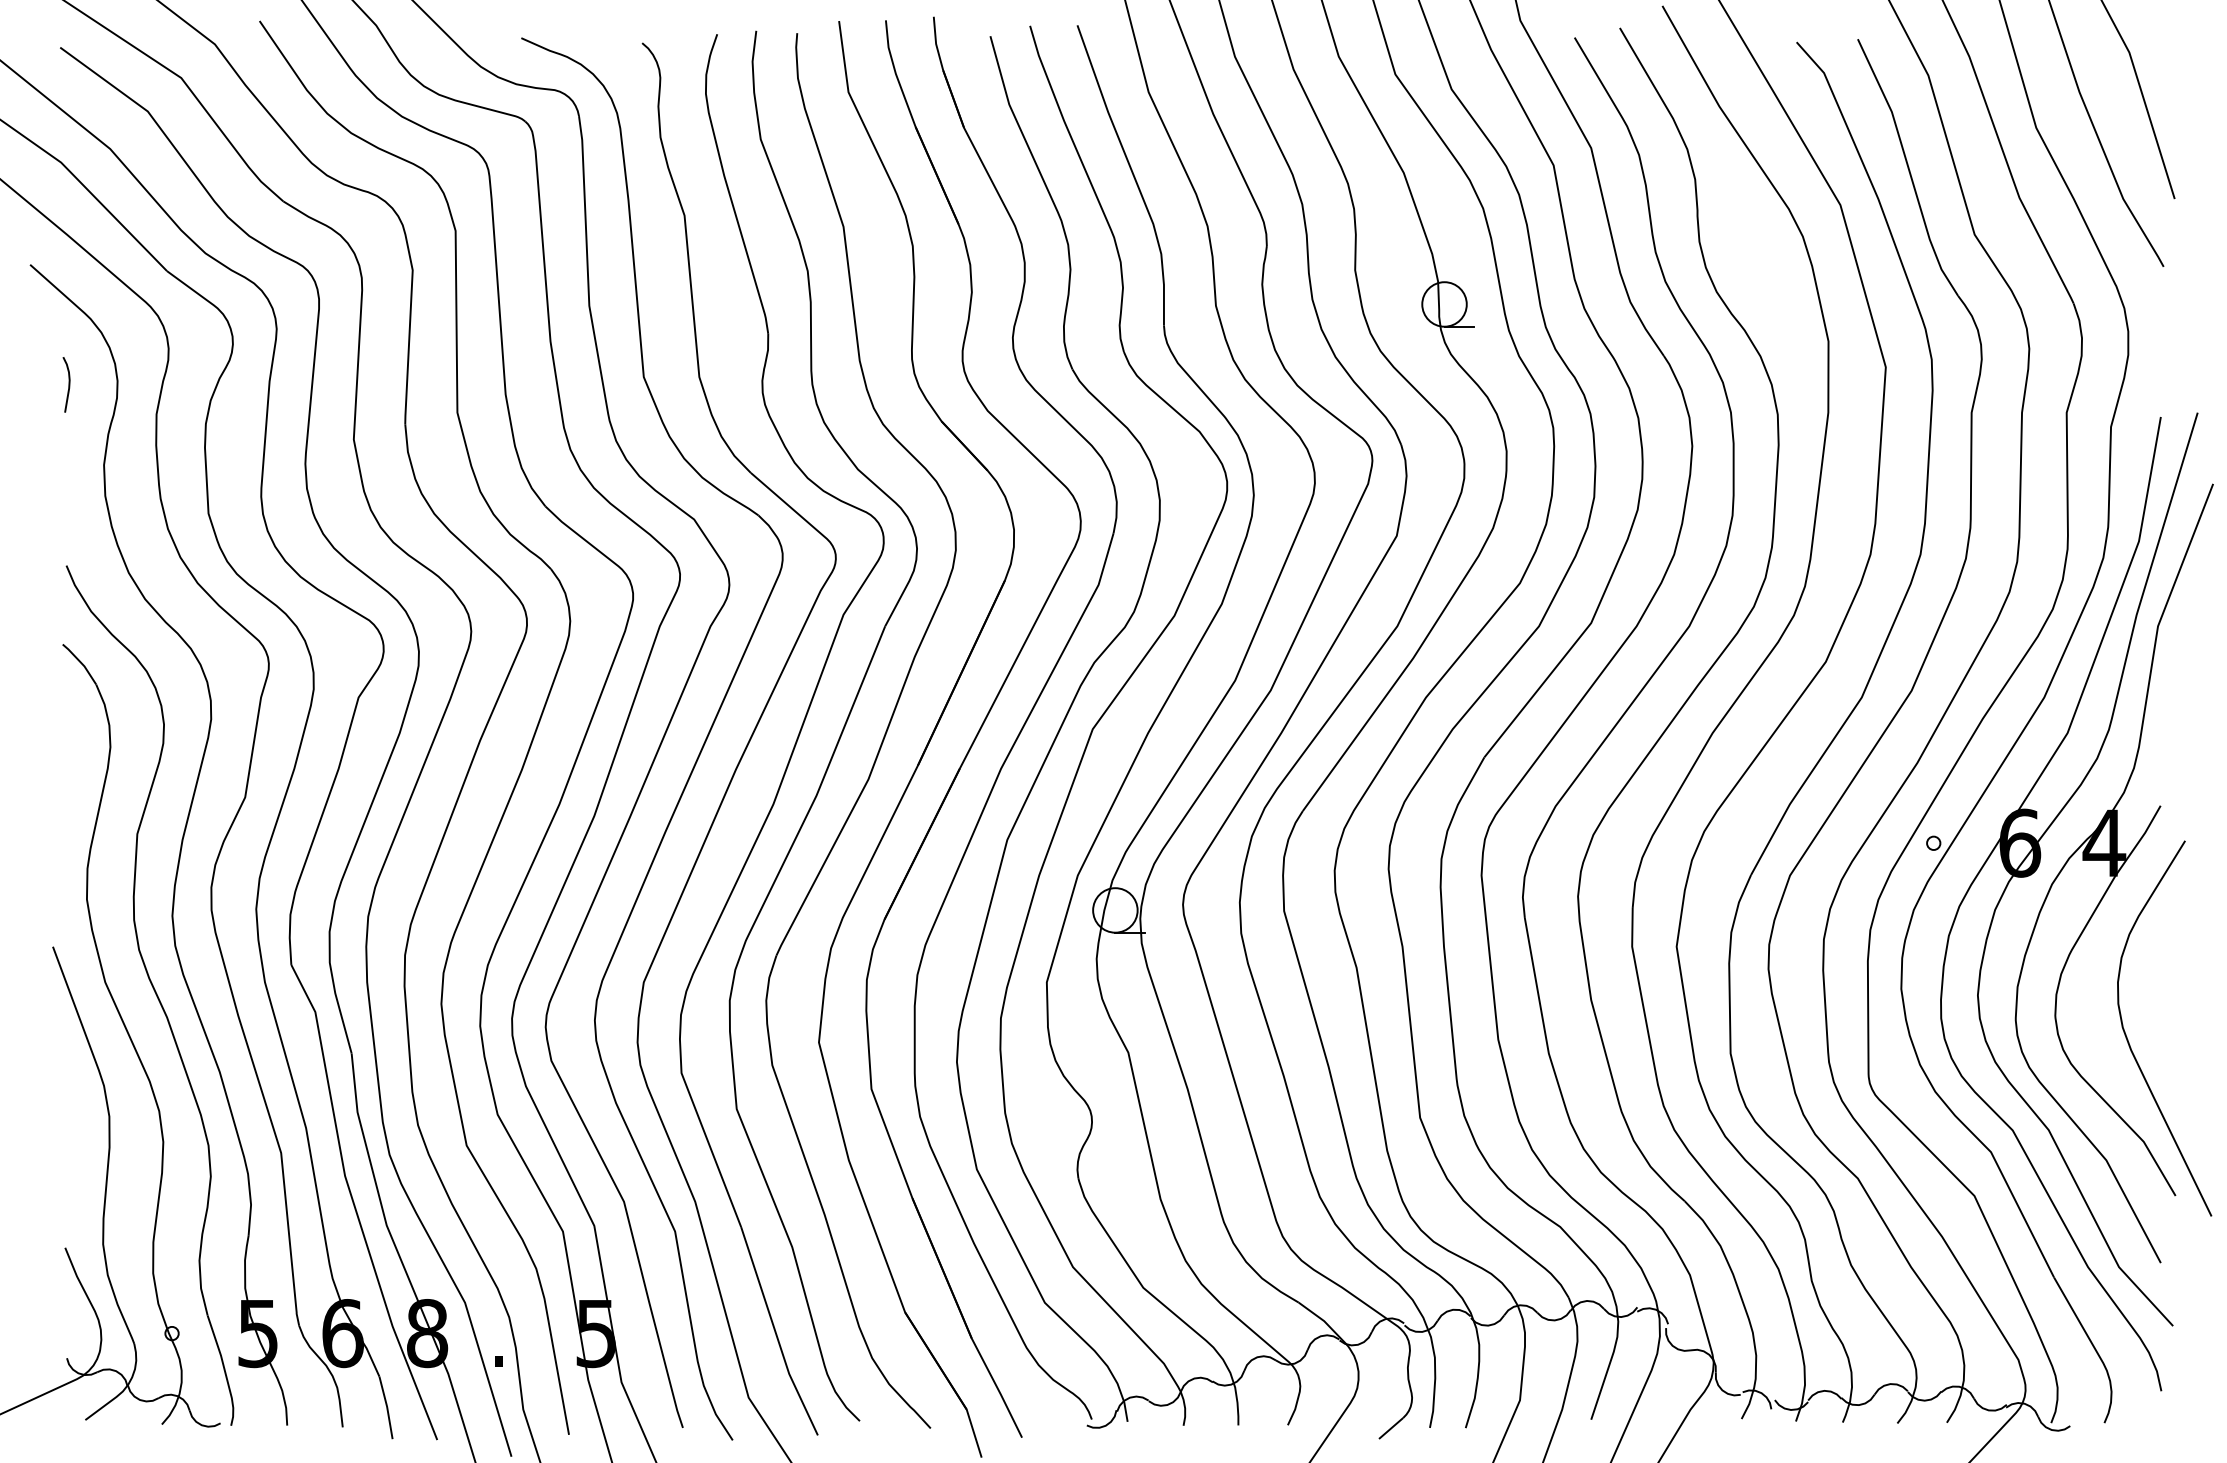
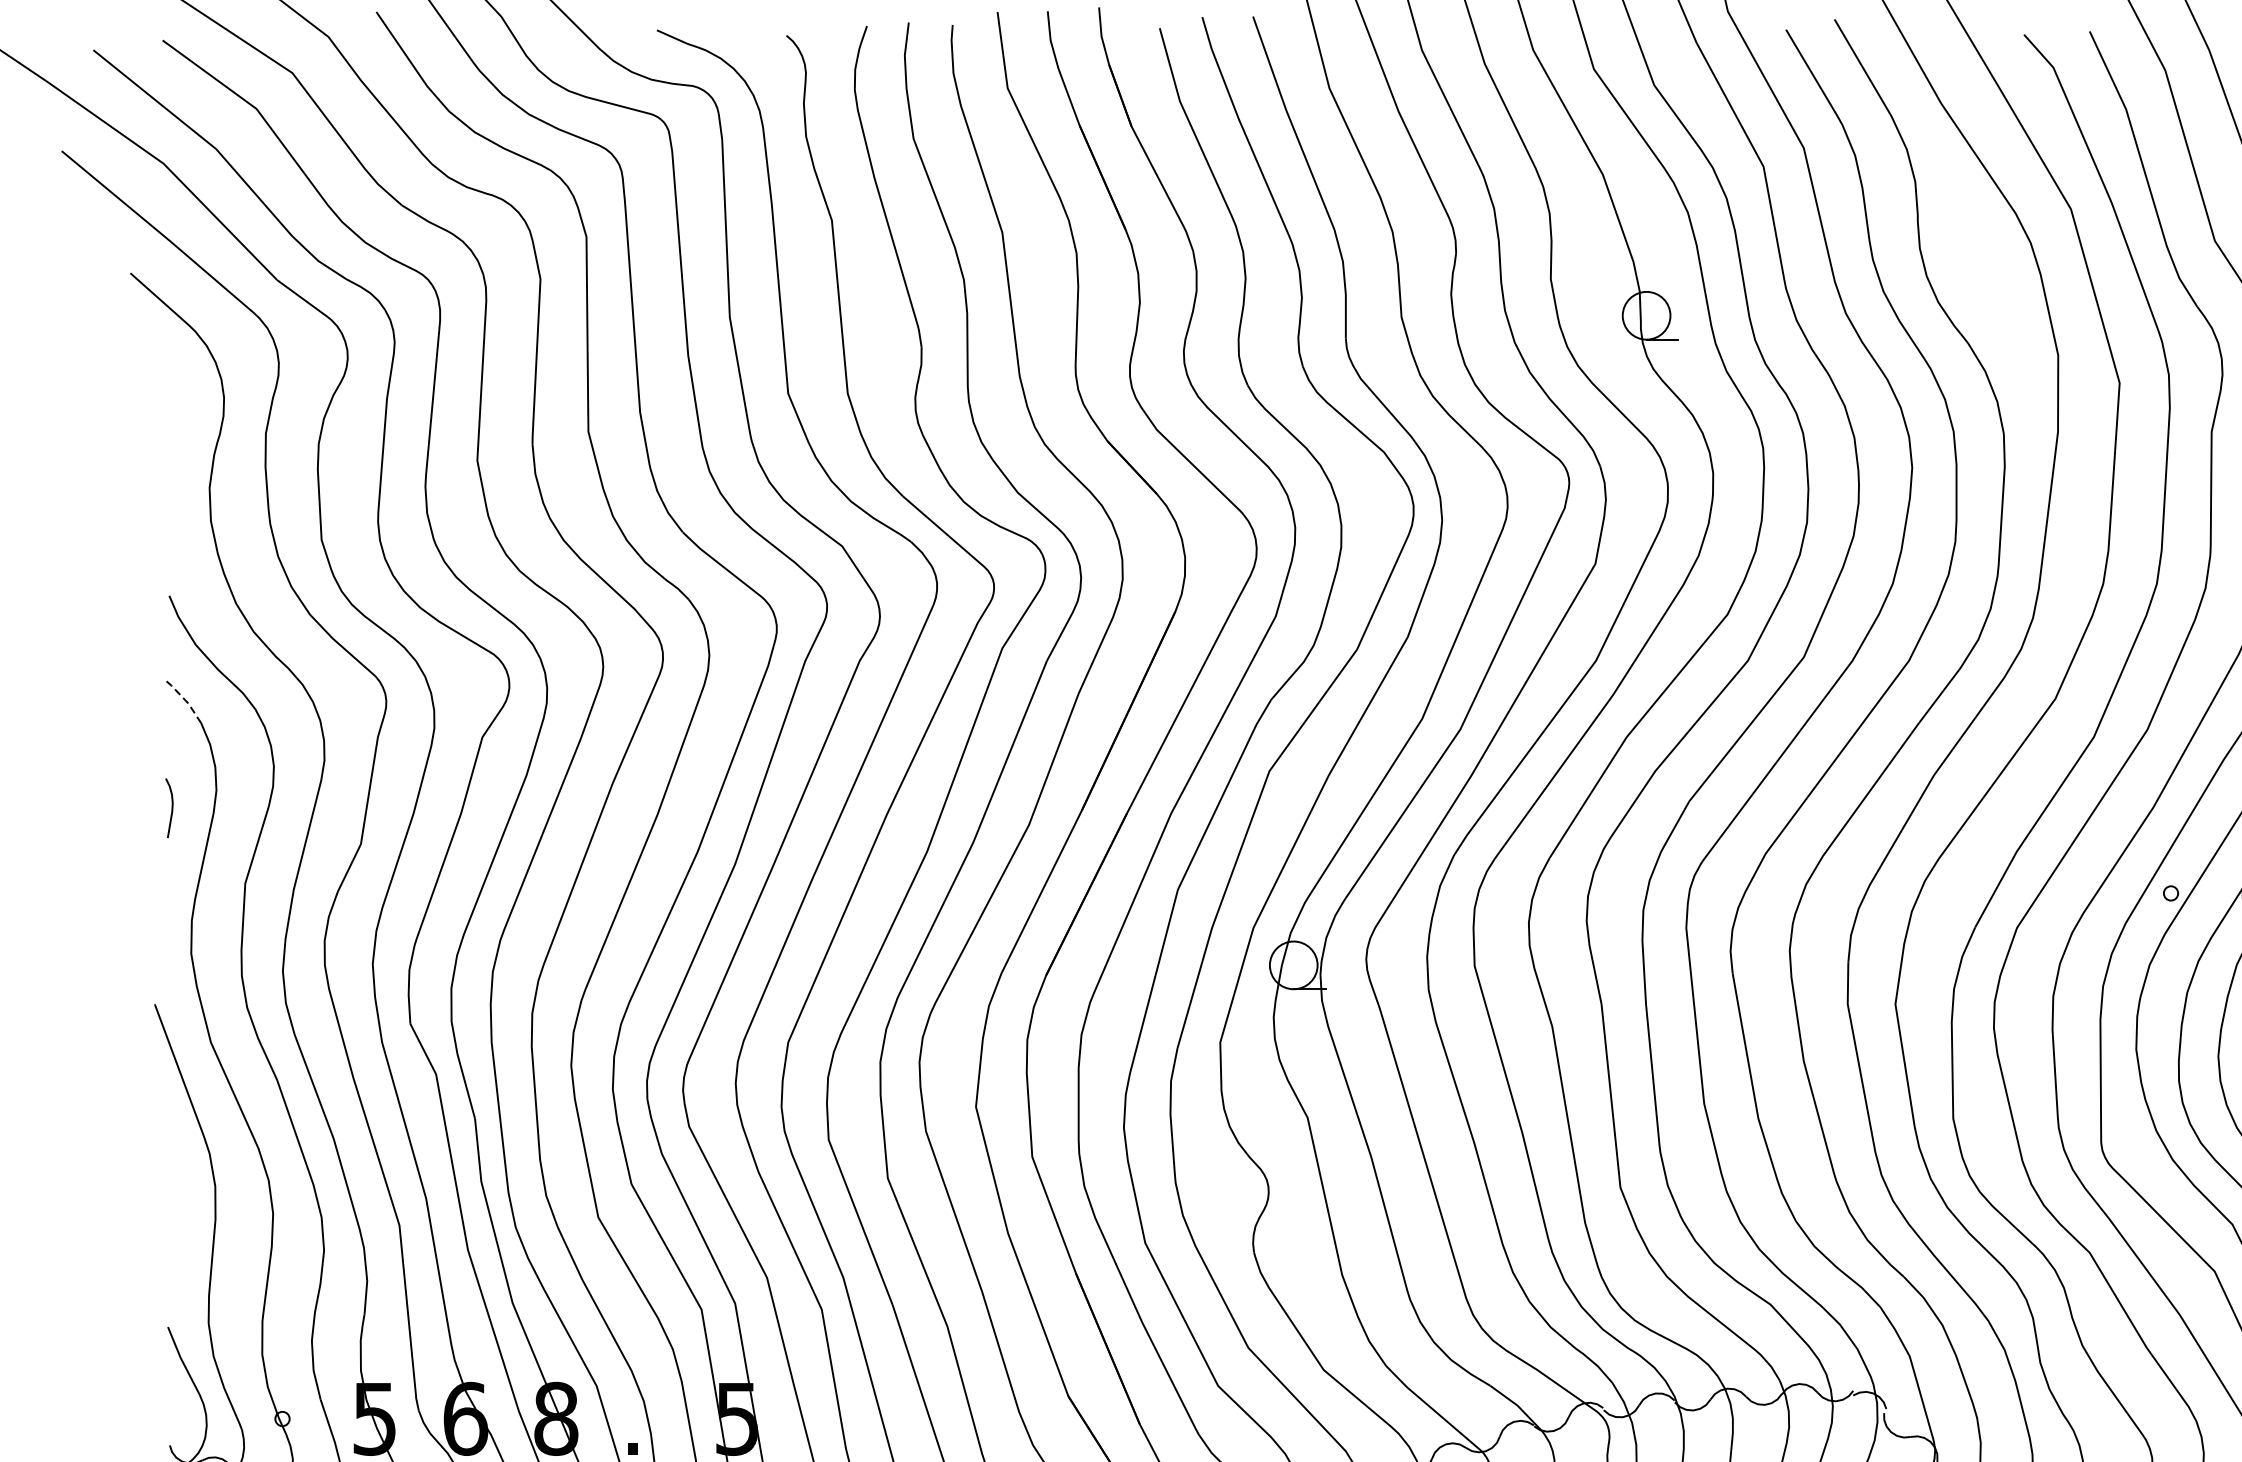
curve: (68, 384) -> (171, 807), moved
line: (81, 662) -> (185, 699), solid -> dashed

